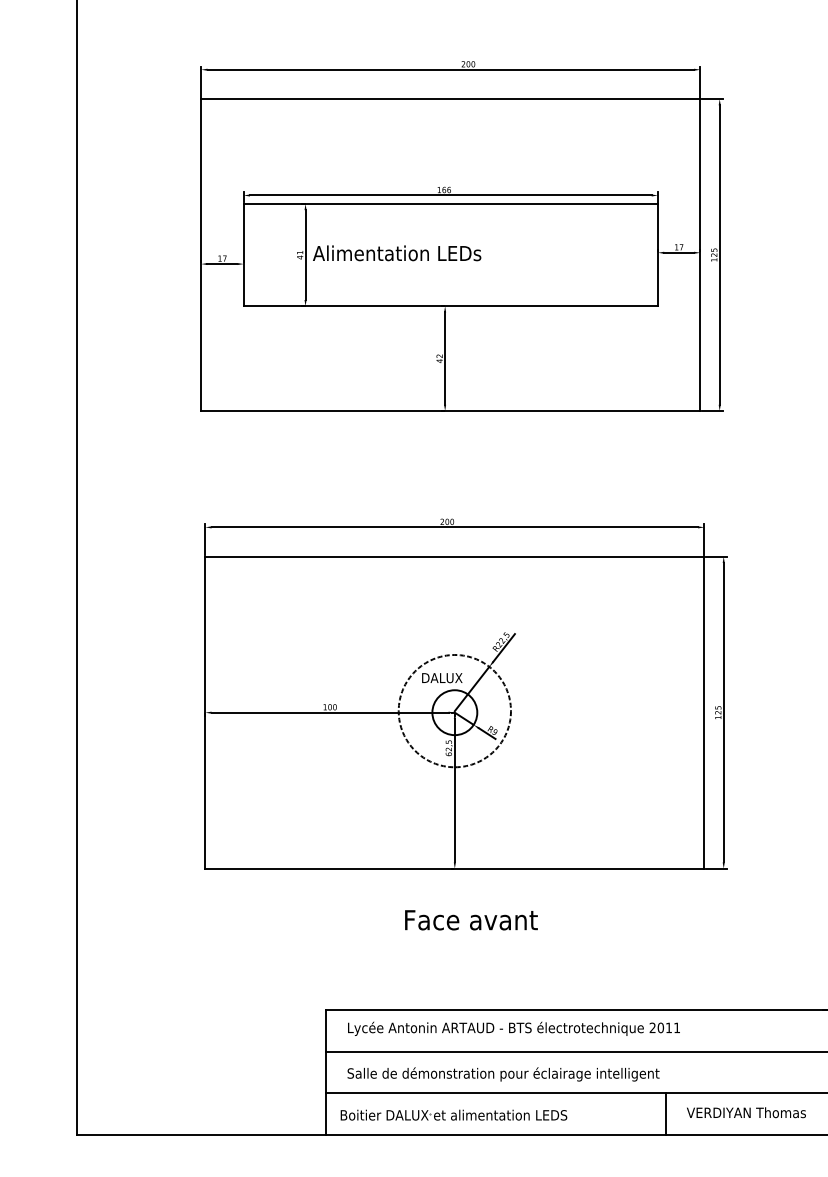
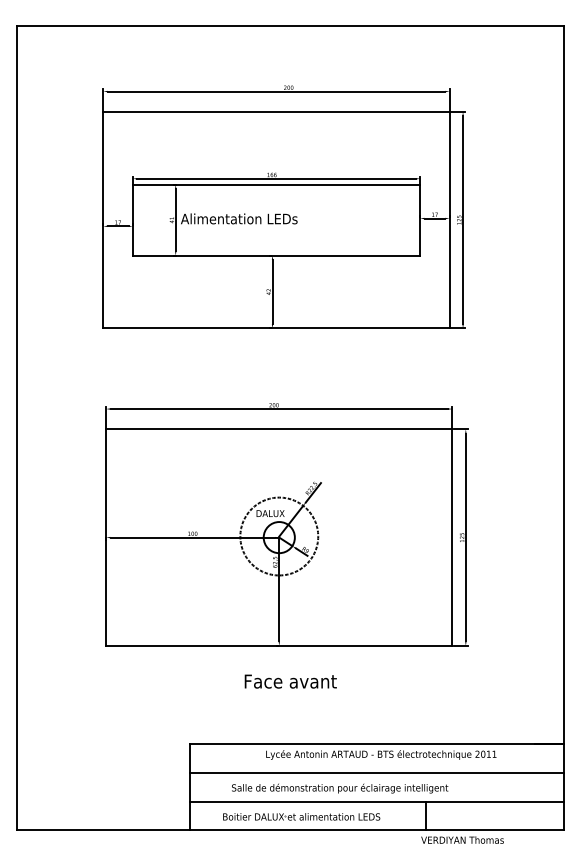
text: (514, 1028) -> (381, 754), moved
text: (504, 1074) -> (340, 788), moved
text: (746, 1111) -> (462, 839), moved
part: (453, 1114) -> (301, 816), moved

